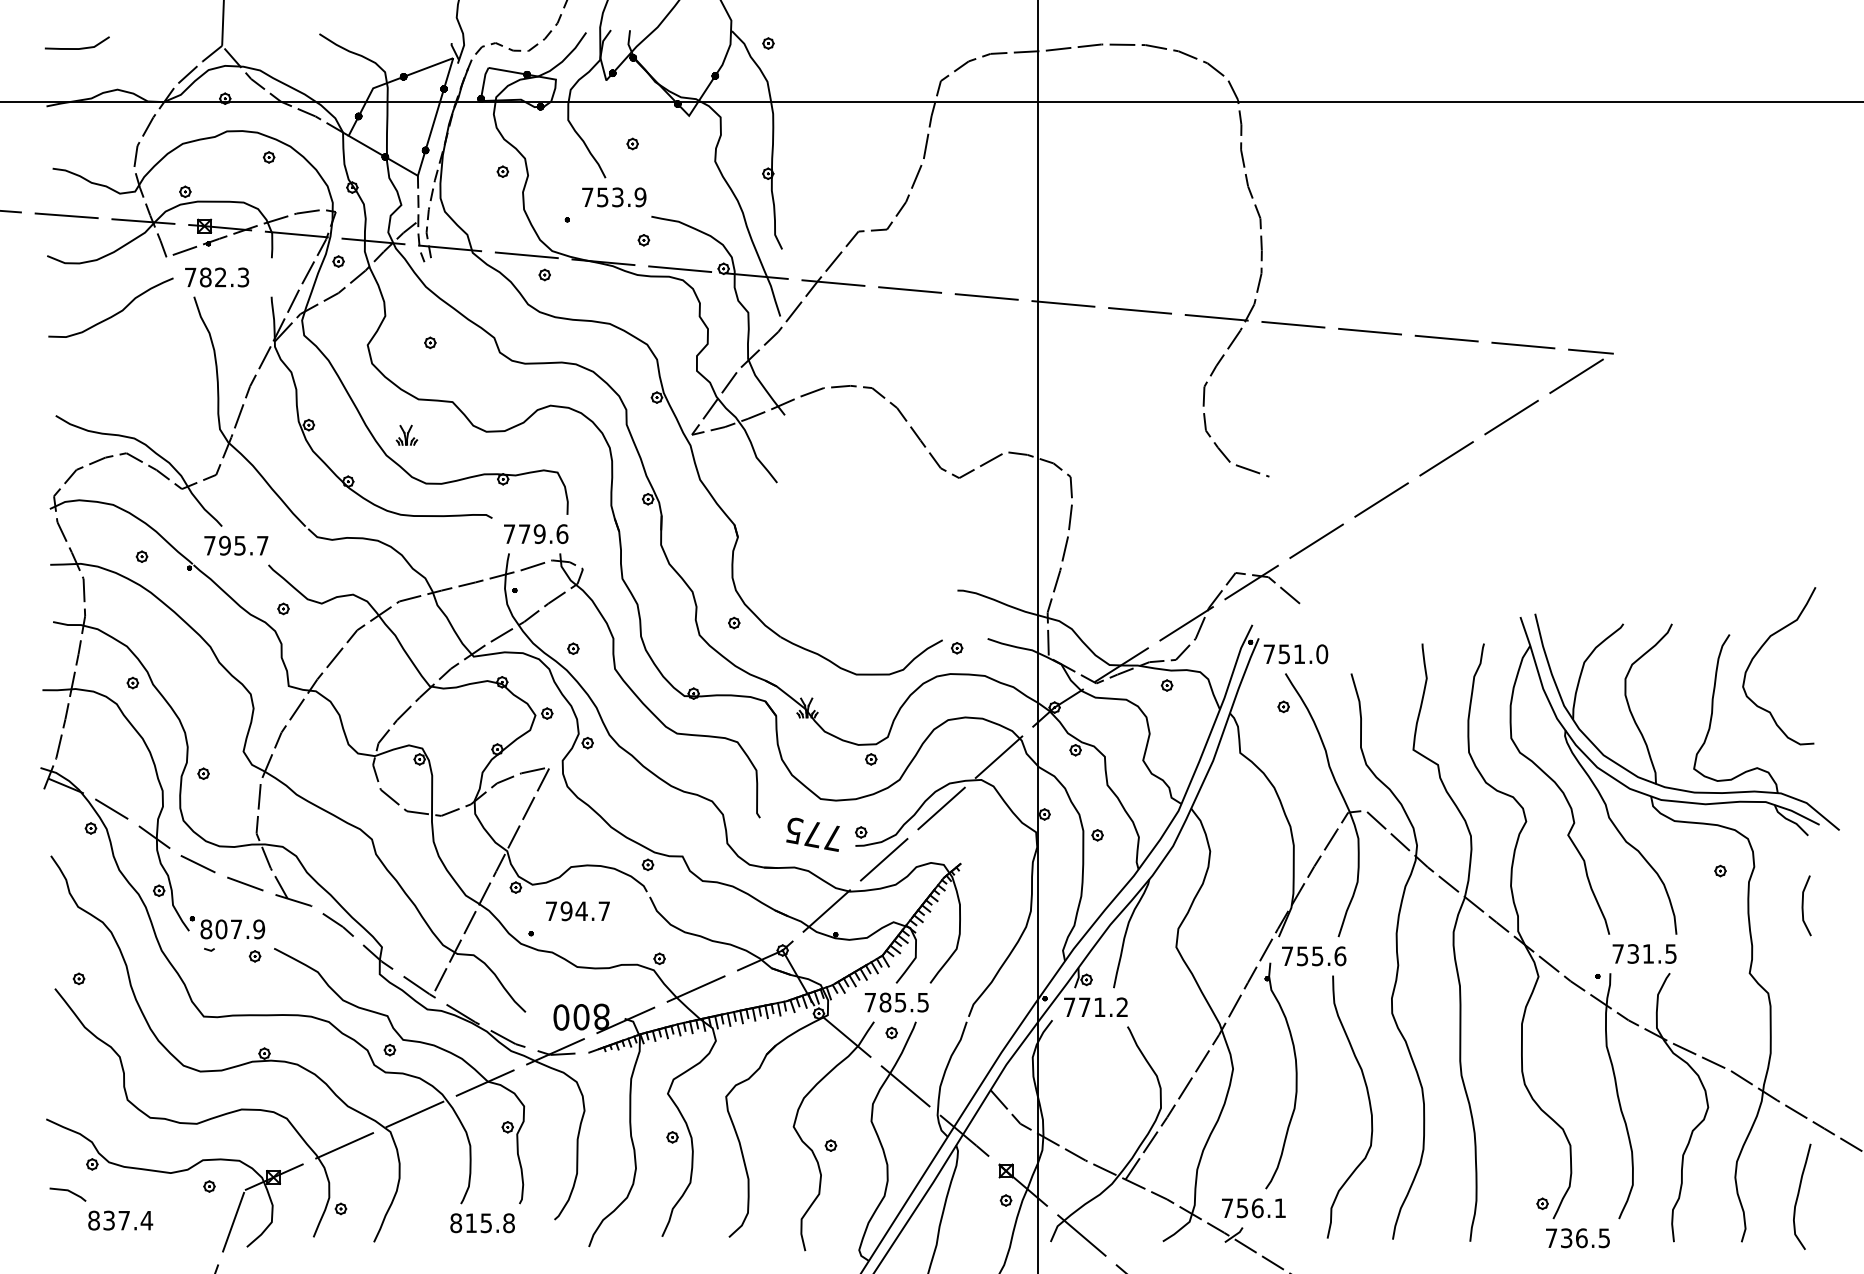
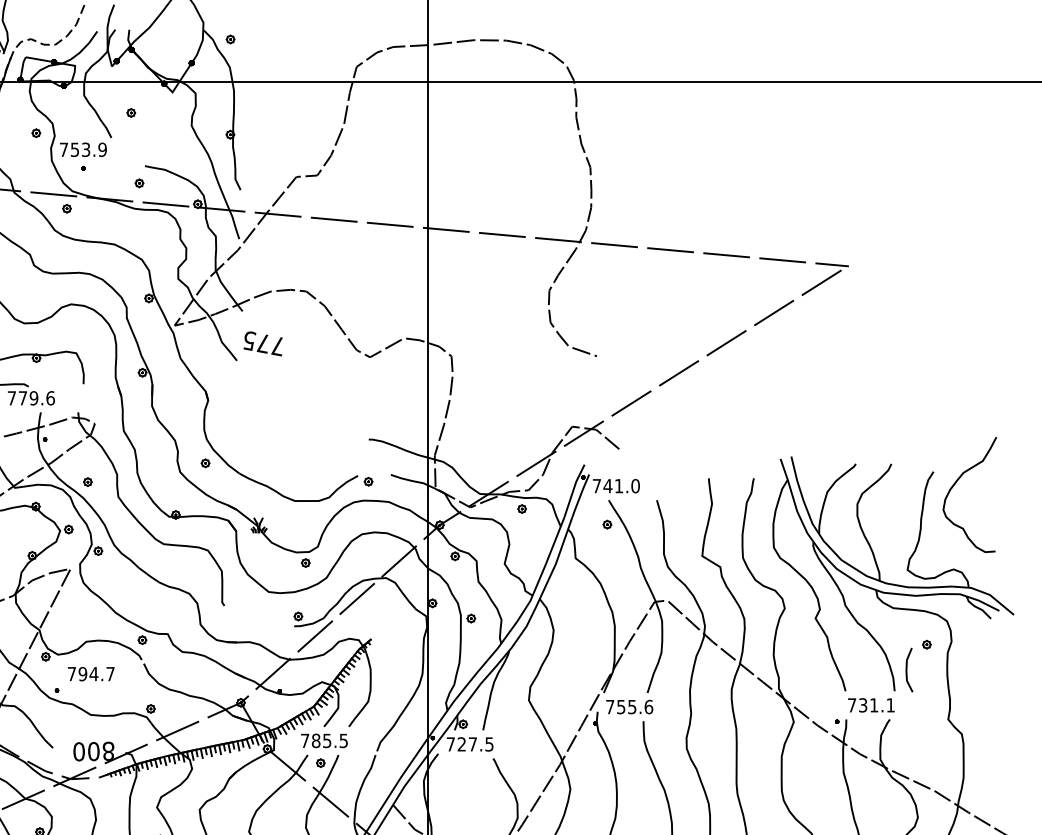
text: (614, 197) -> (83, 149), moved
text: (536, 534) -> (31, 398), moved
text: (1284, 654) -> (608, 486), 751.0 -> 741.0
text: (812, 834) -> (262, 343), moved
line: (1803, 905) -> (907, 669), moved
text: (1670, 953) -> (890, 705), 731.5 -> 731.1
text: (1103, 1007) -> (475, 744), 771.2 -> 727.5

